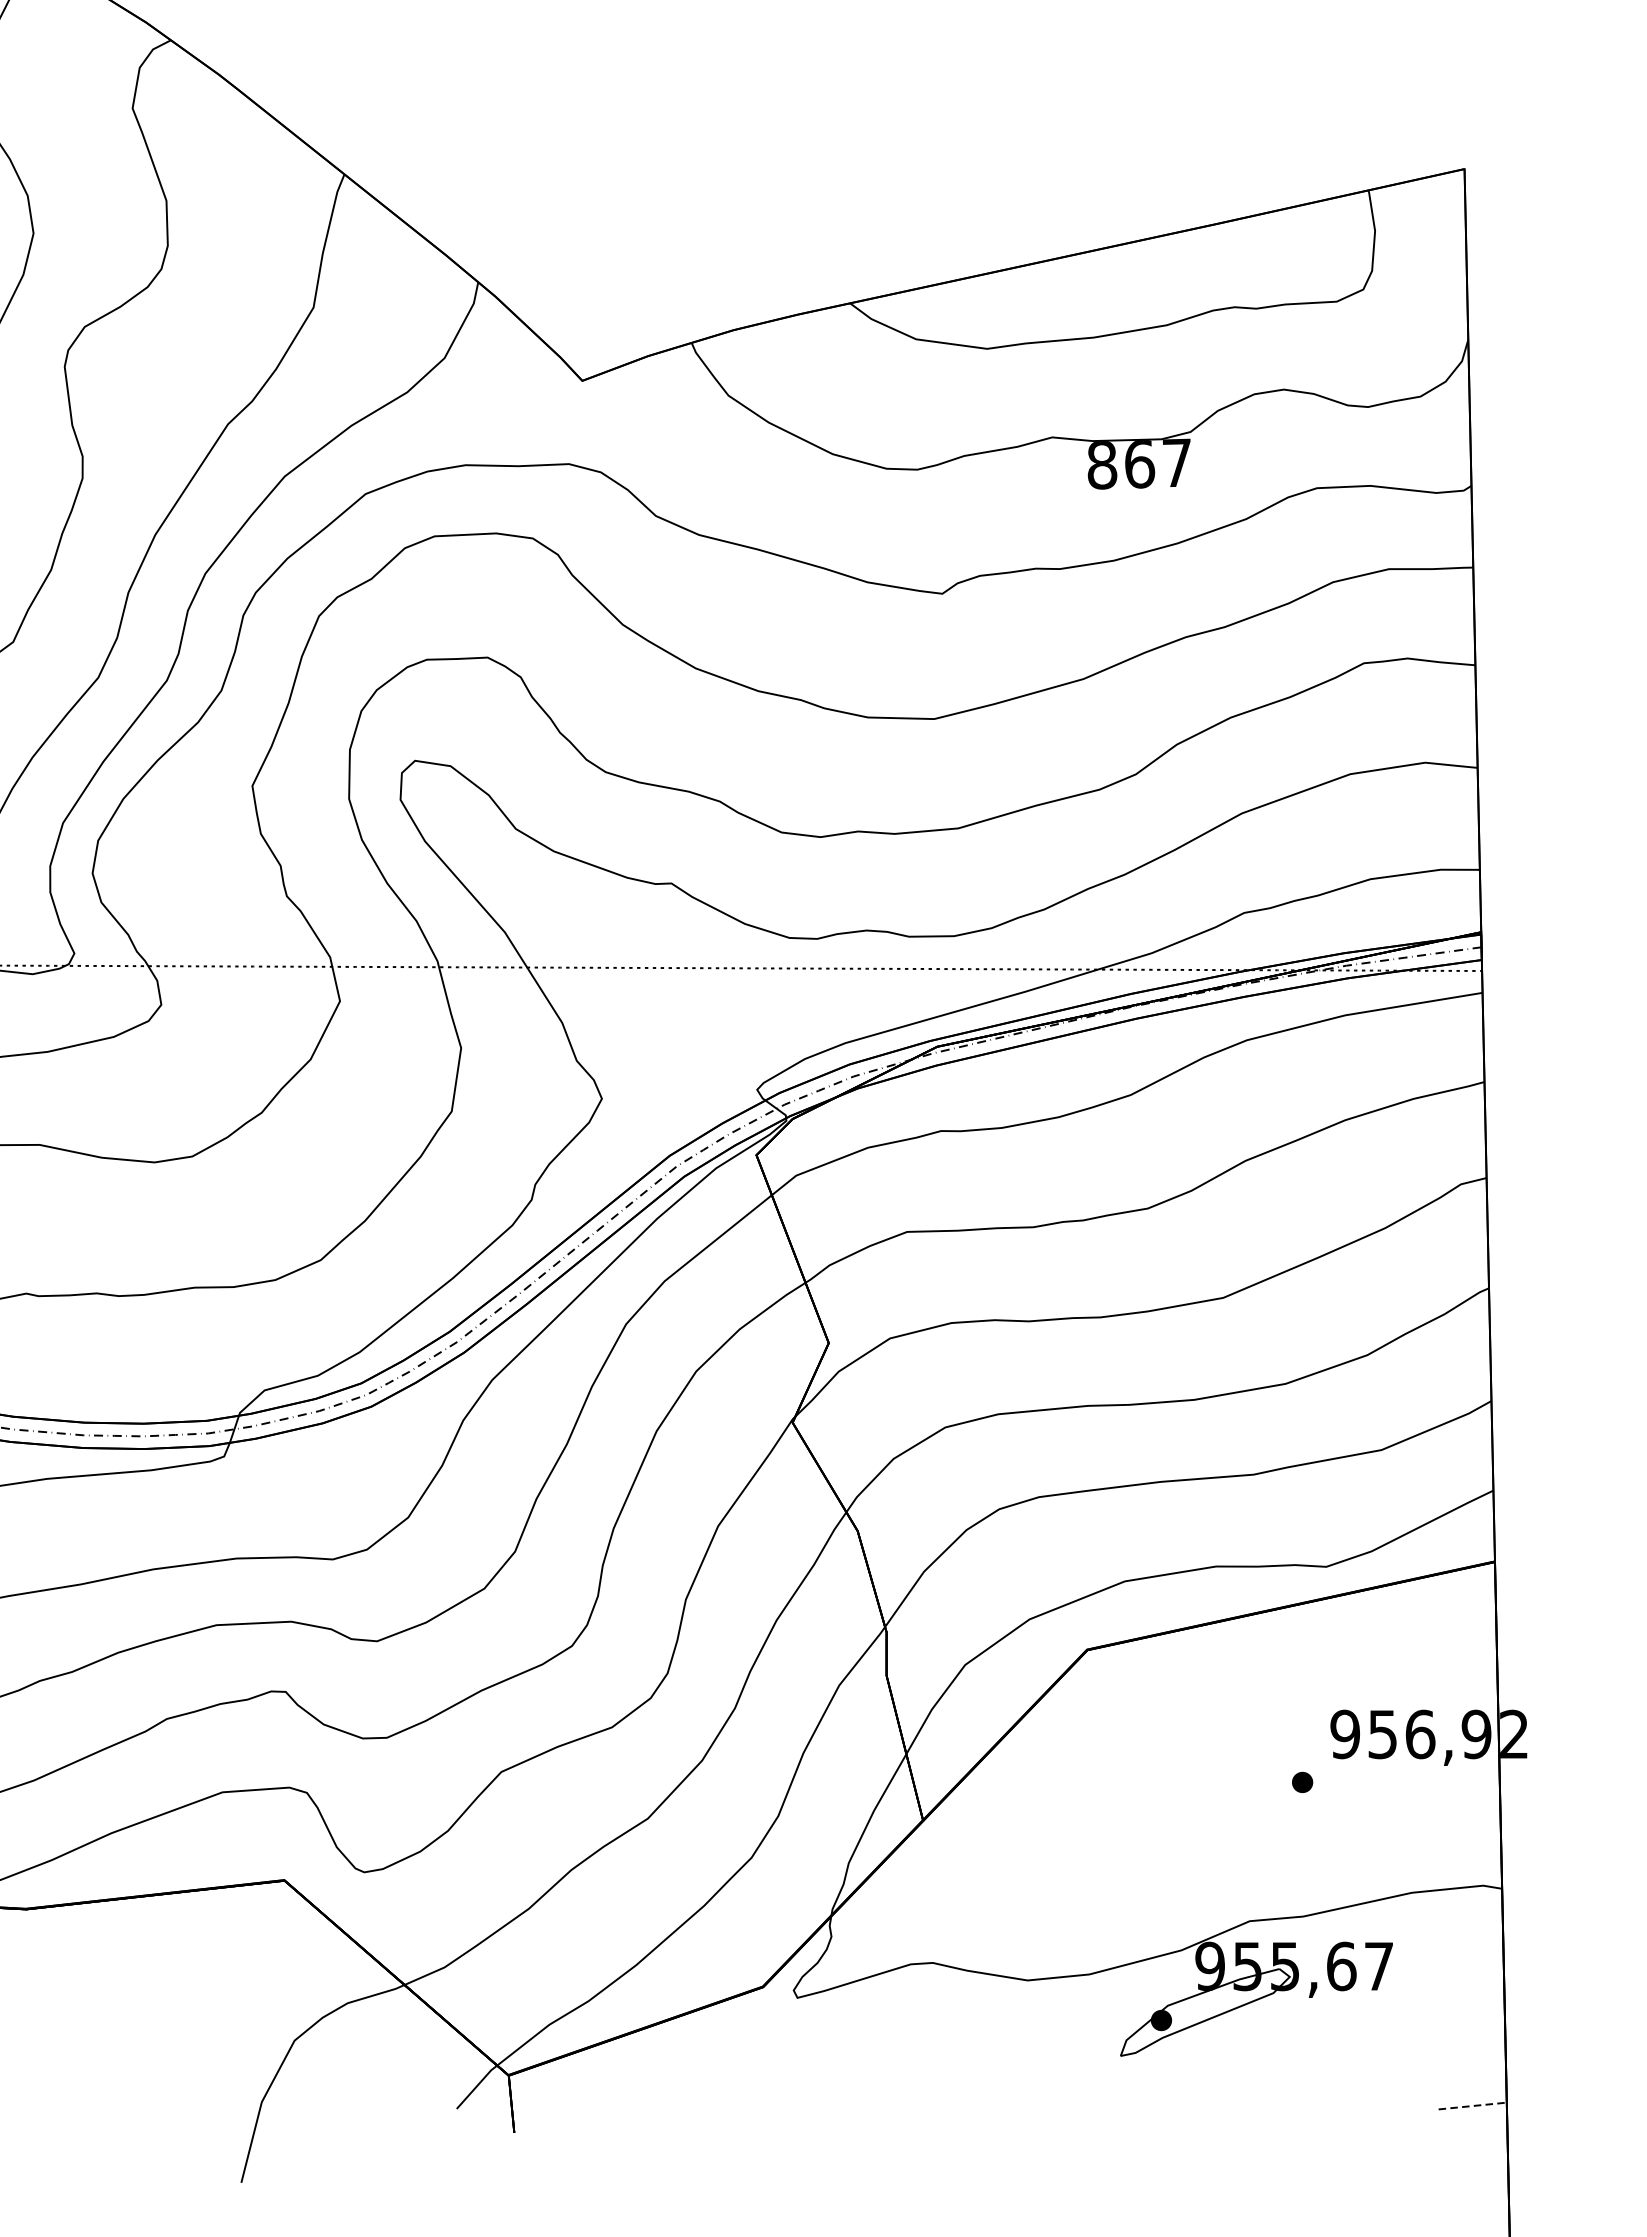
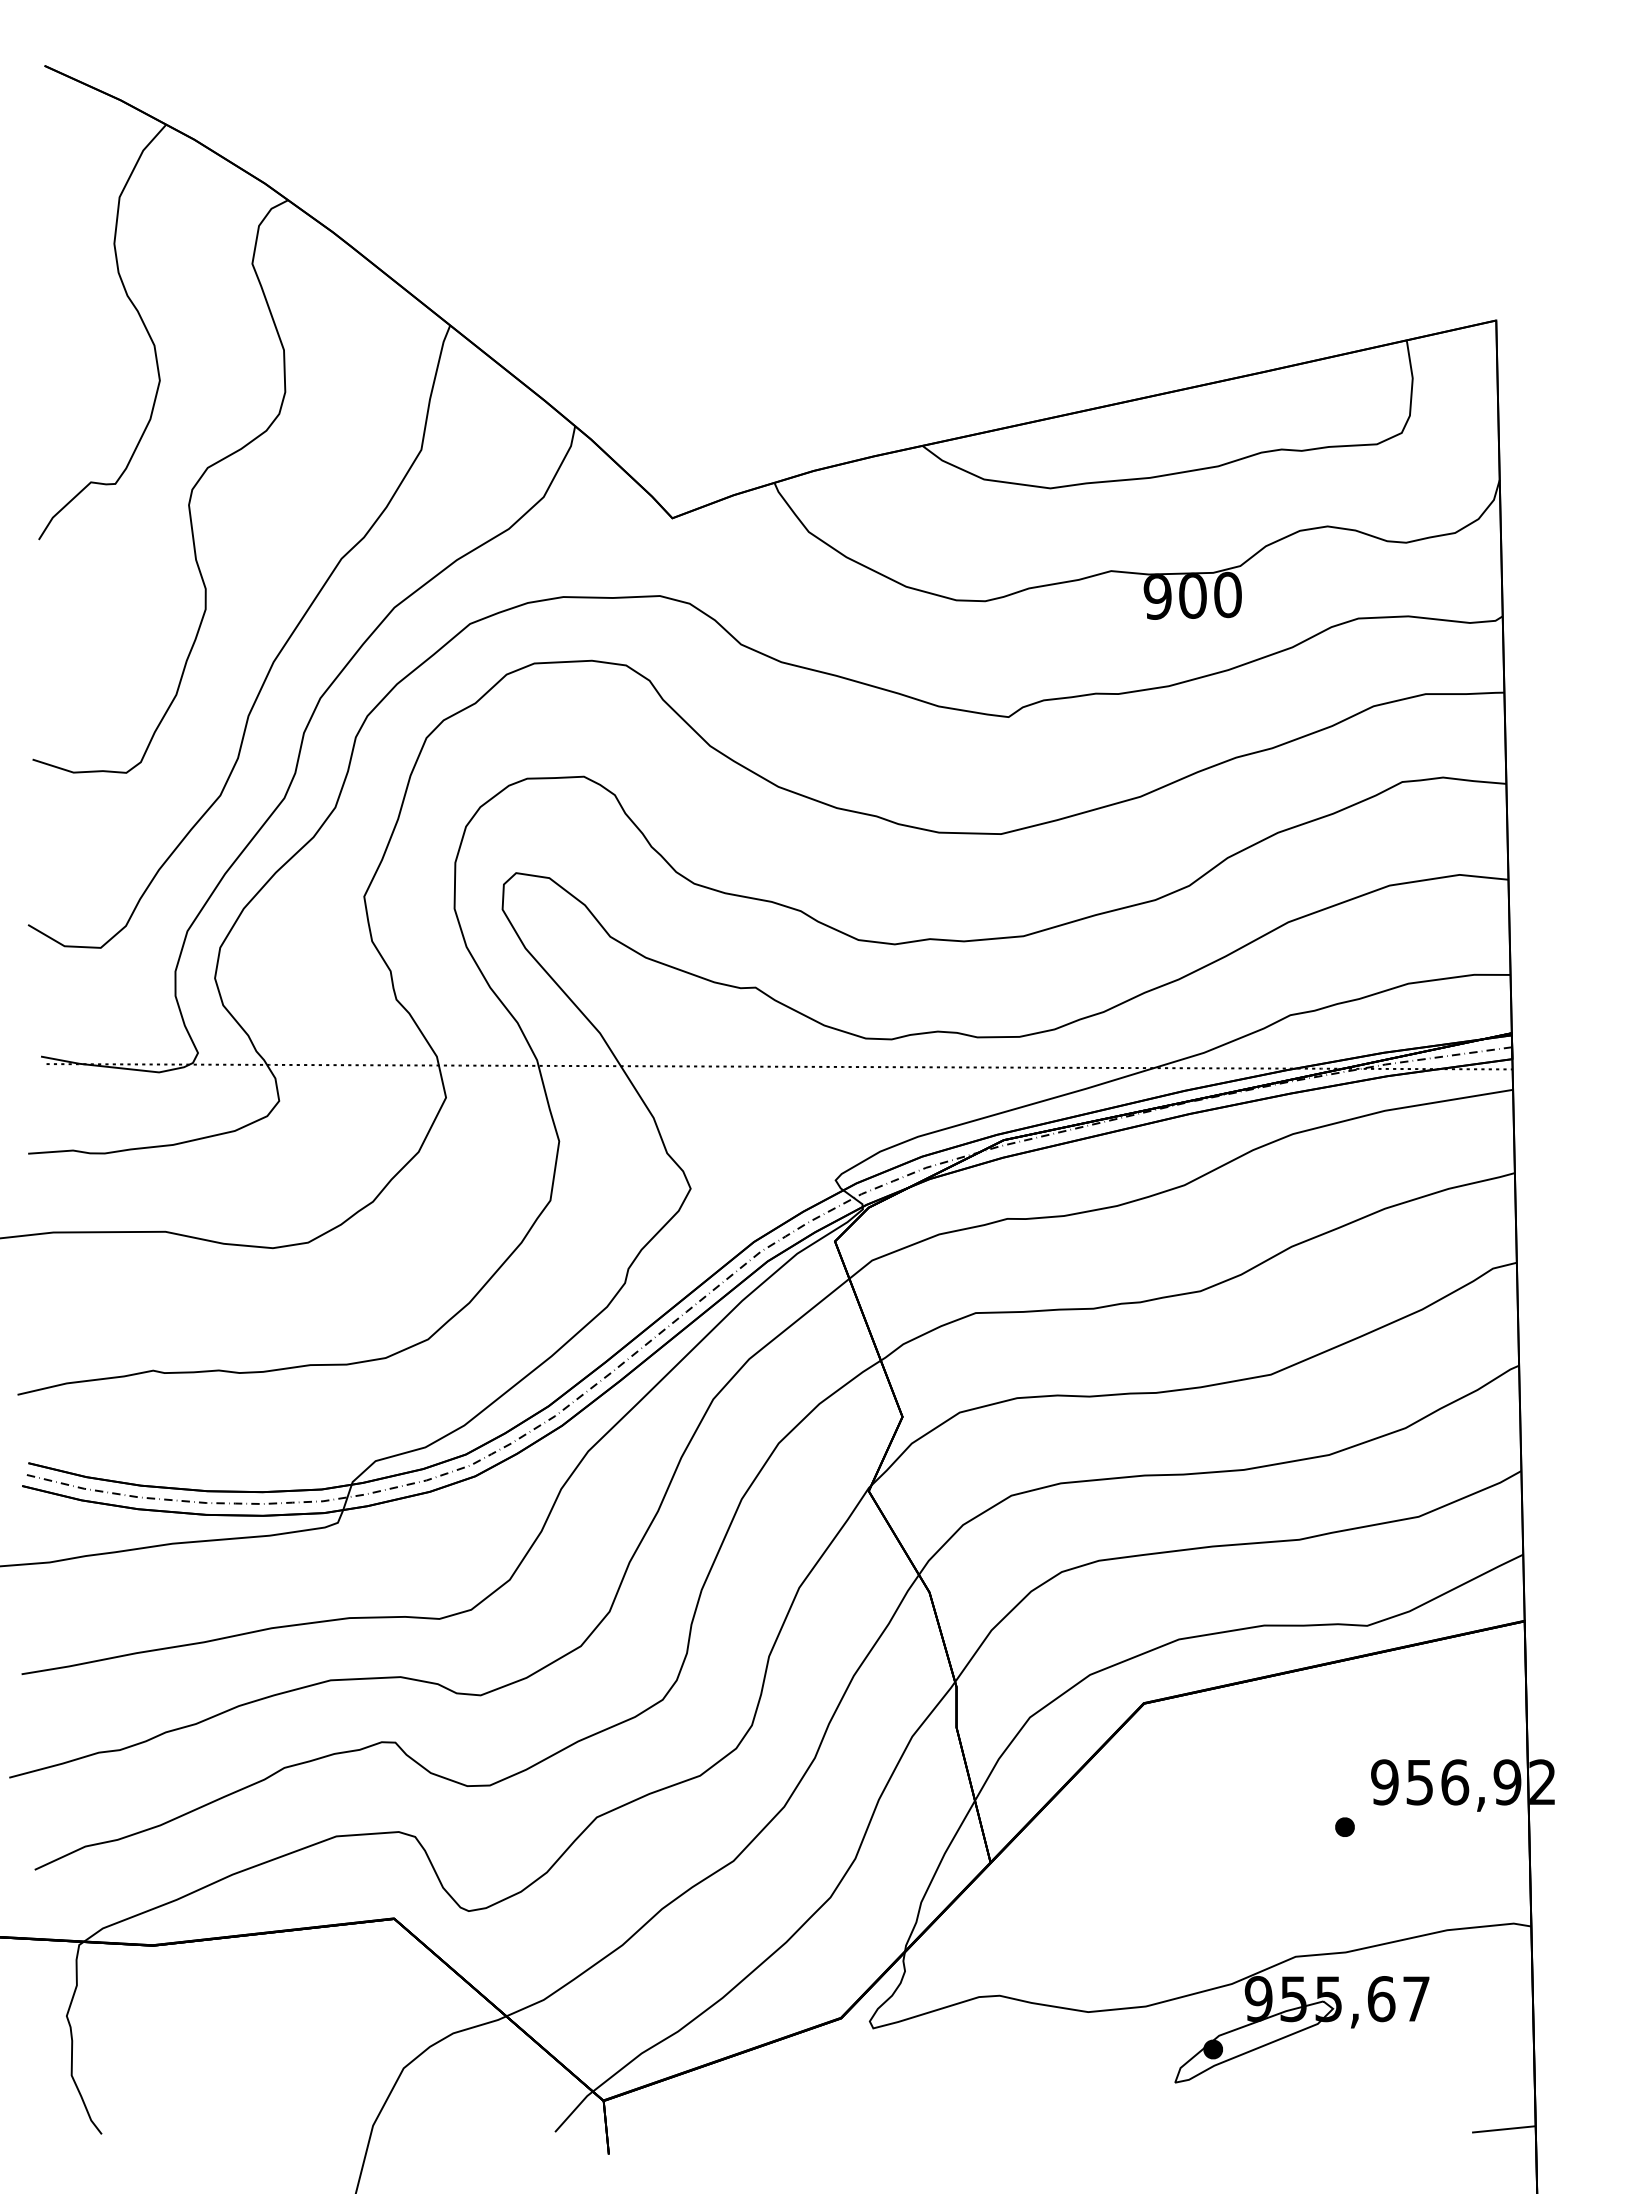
text: (1139, 463) -> (1192, 595), 867 -> 900
line: (1472, 2106) -> (1503, 2129), dashed -> solid

